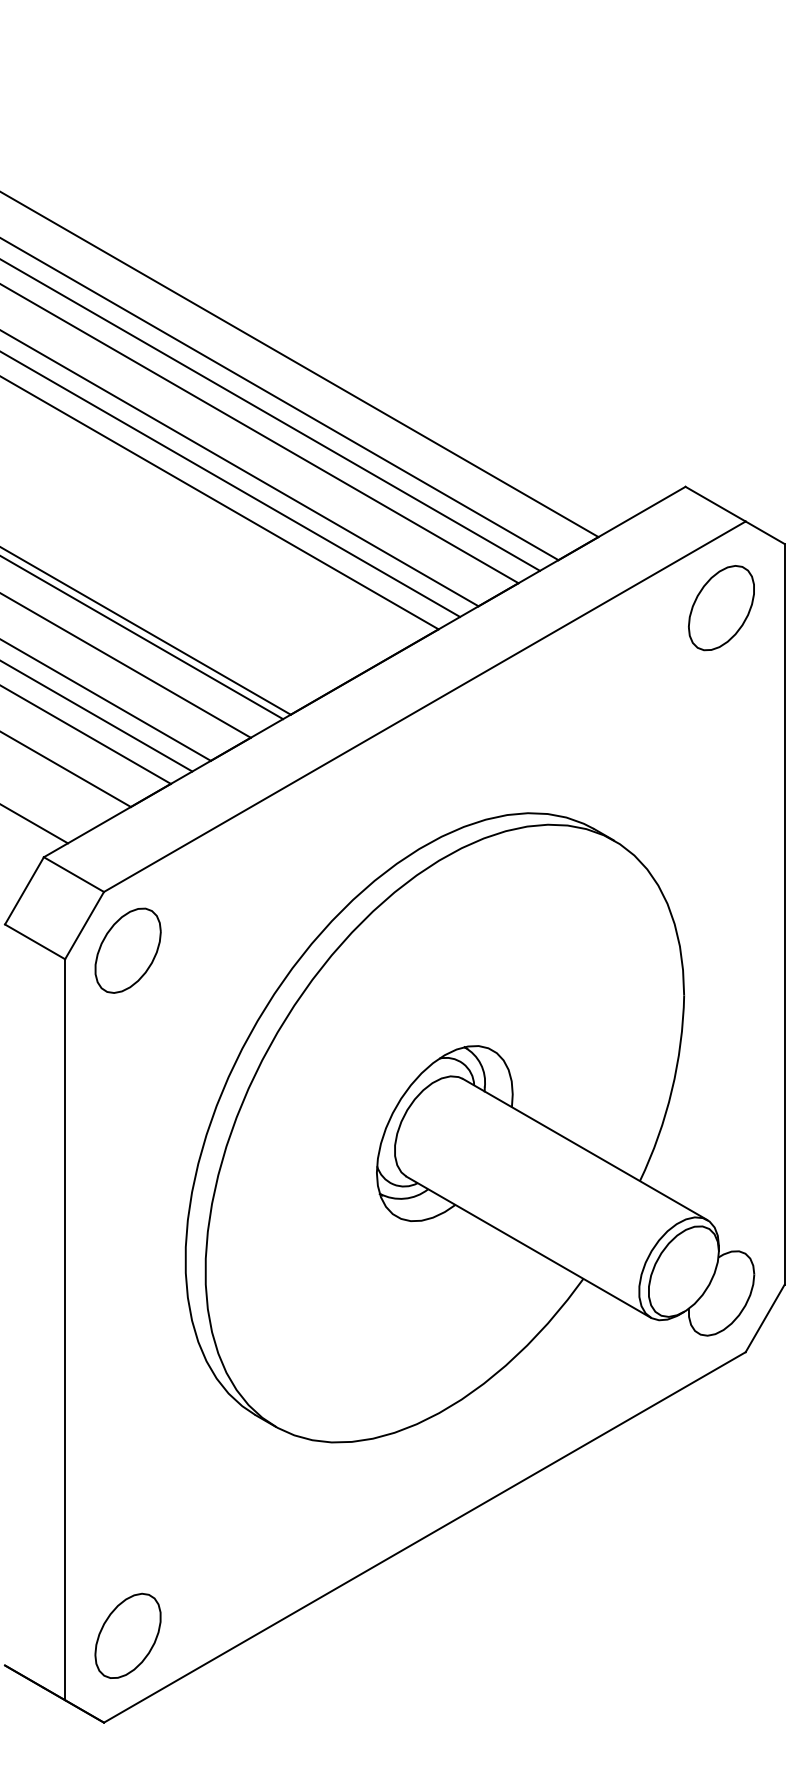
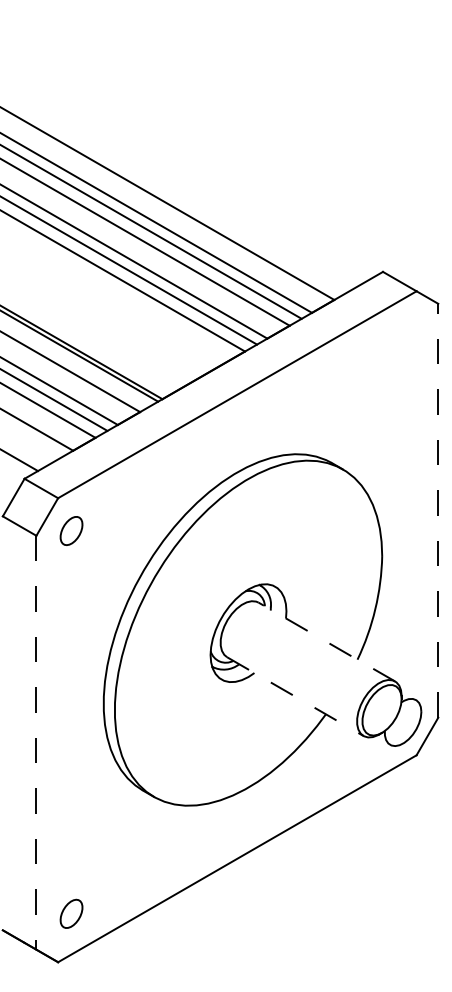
part: (722, 607) -> (403, 339), removed
line: (784, 913) -> (438, 510), solid -> dashed
part: (127, 949) -> (71, 530), size x0.6
line: (584, 1150) -> (326, 642), solid -> dashed
line: (528, 1246) -> (295, 696), solid -> dashed
line: (65, 1329) -> (36, 742), solid -> dashed
part: (127, 1635) -> (71, 913), size x0.6

